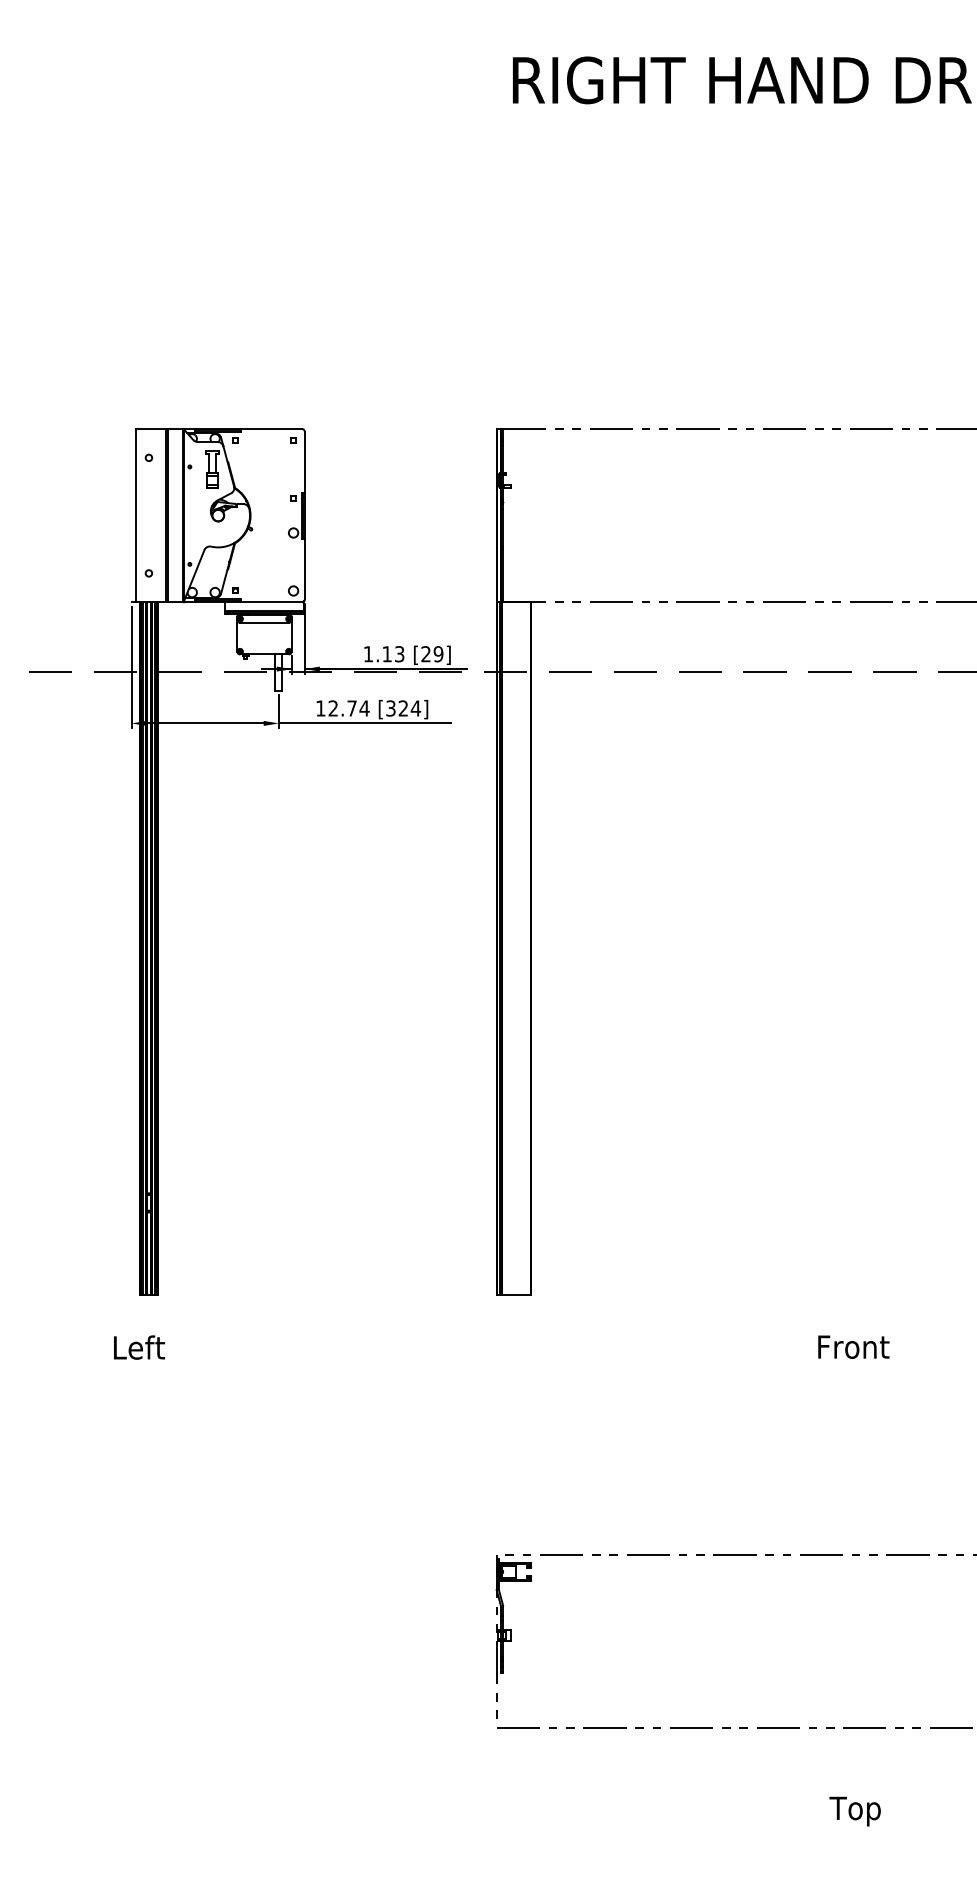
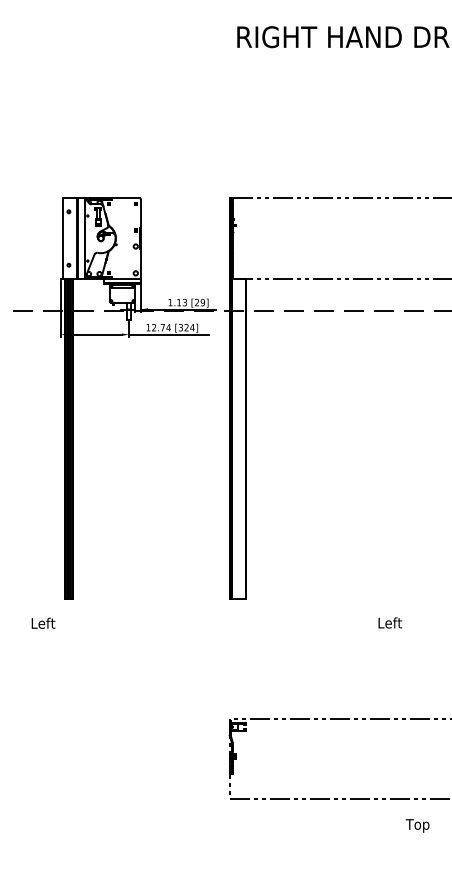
text: (139, 1345) -> (43, 622), moved
text: (854, 1345) -> (395, 622), Front -> Left
text: (854, 1810) -> (417, 825), moved

